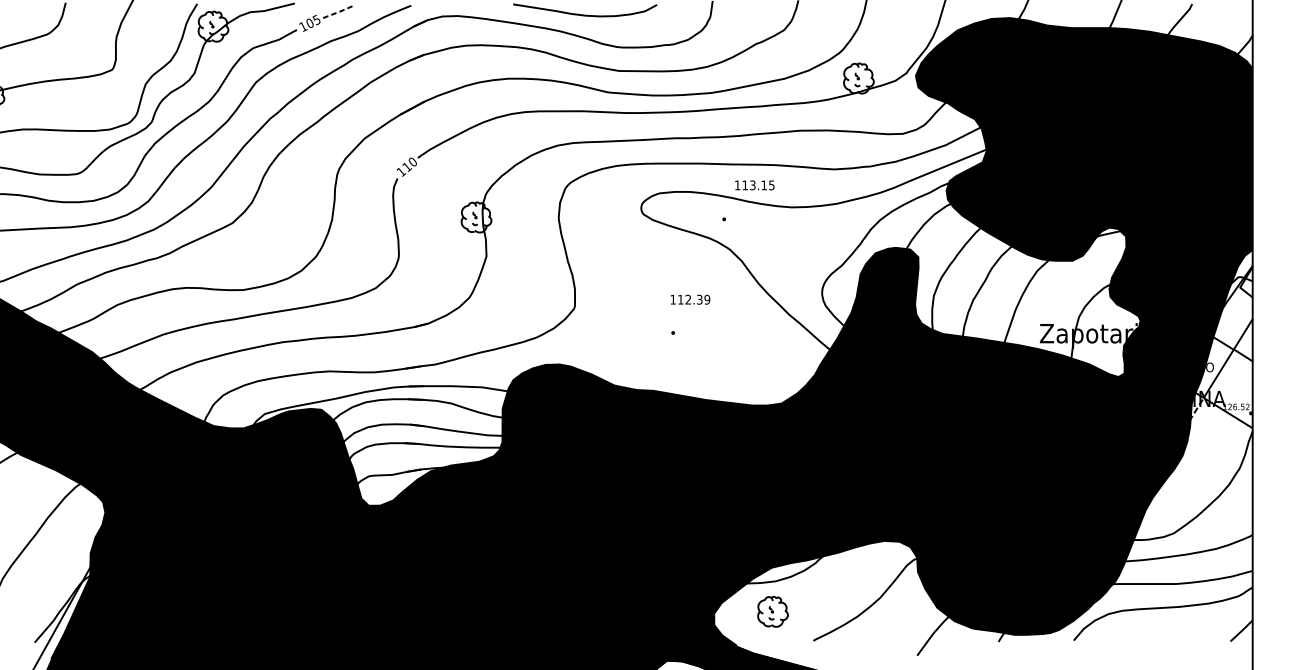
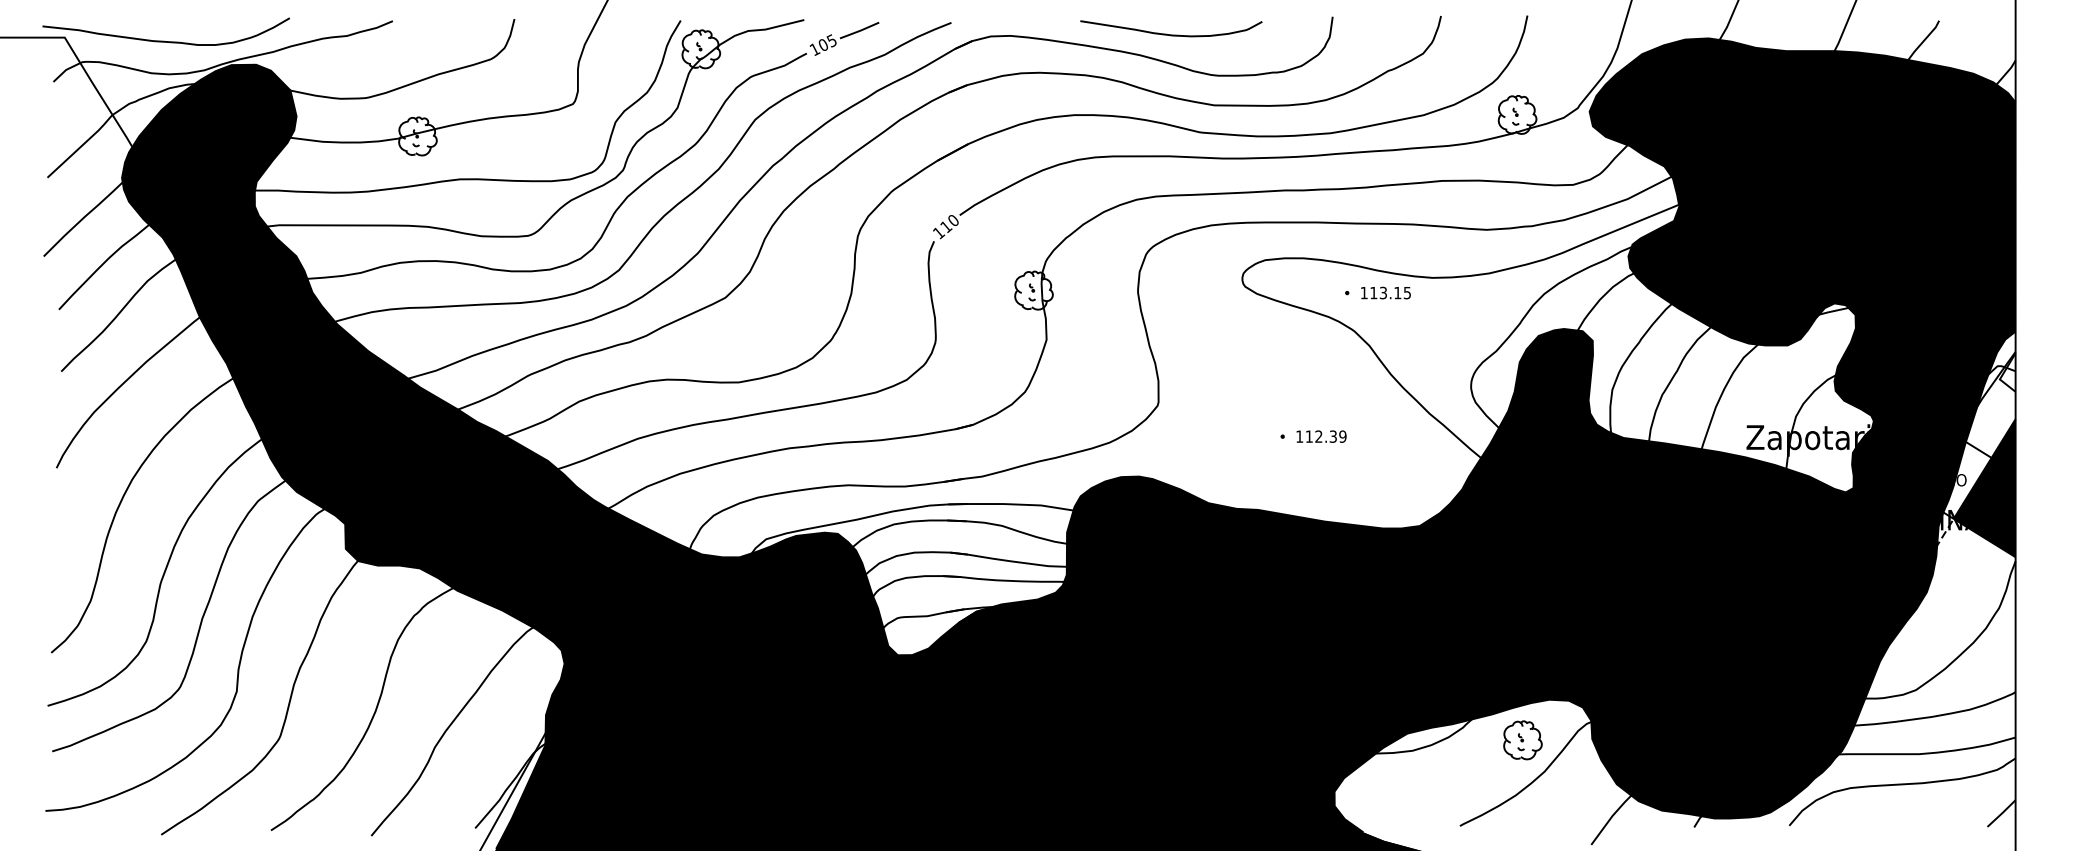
line: (339, 11) -> (860, 30), dashed -> solid
text: (754, 184) -> (1385, 292), moved
text: (690, 299) -> (1321, 436), moved
fill: (1228, 373) -> (1984, 488), added
part: (772, 611) -> (1522, 740), moved

